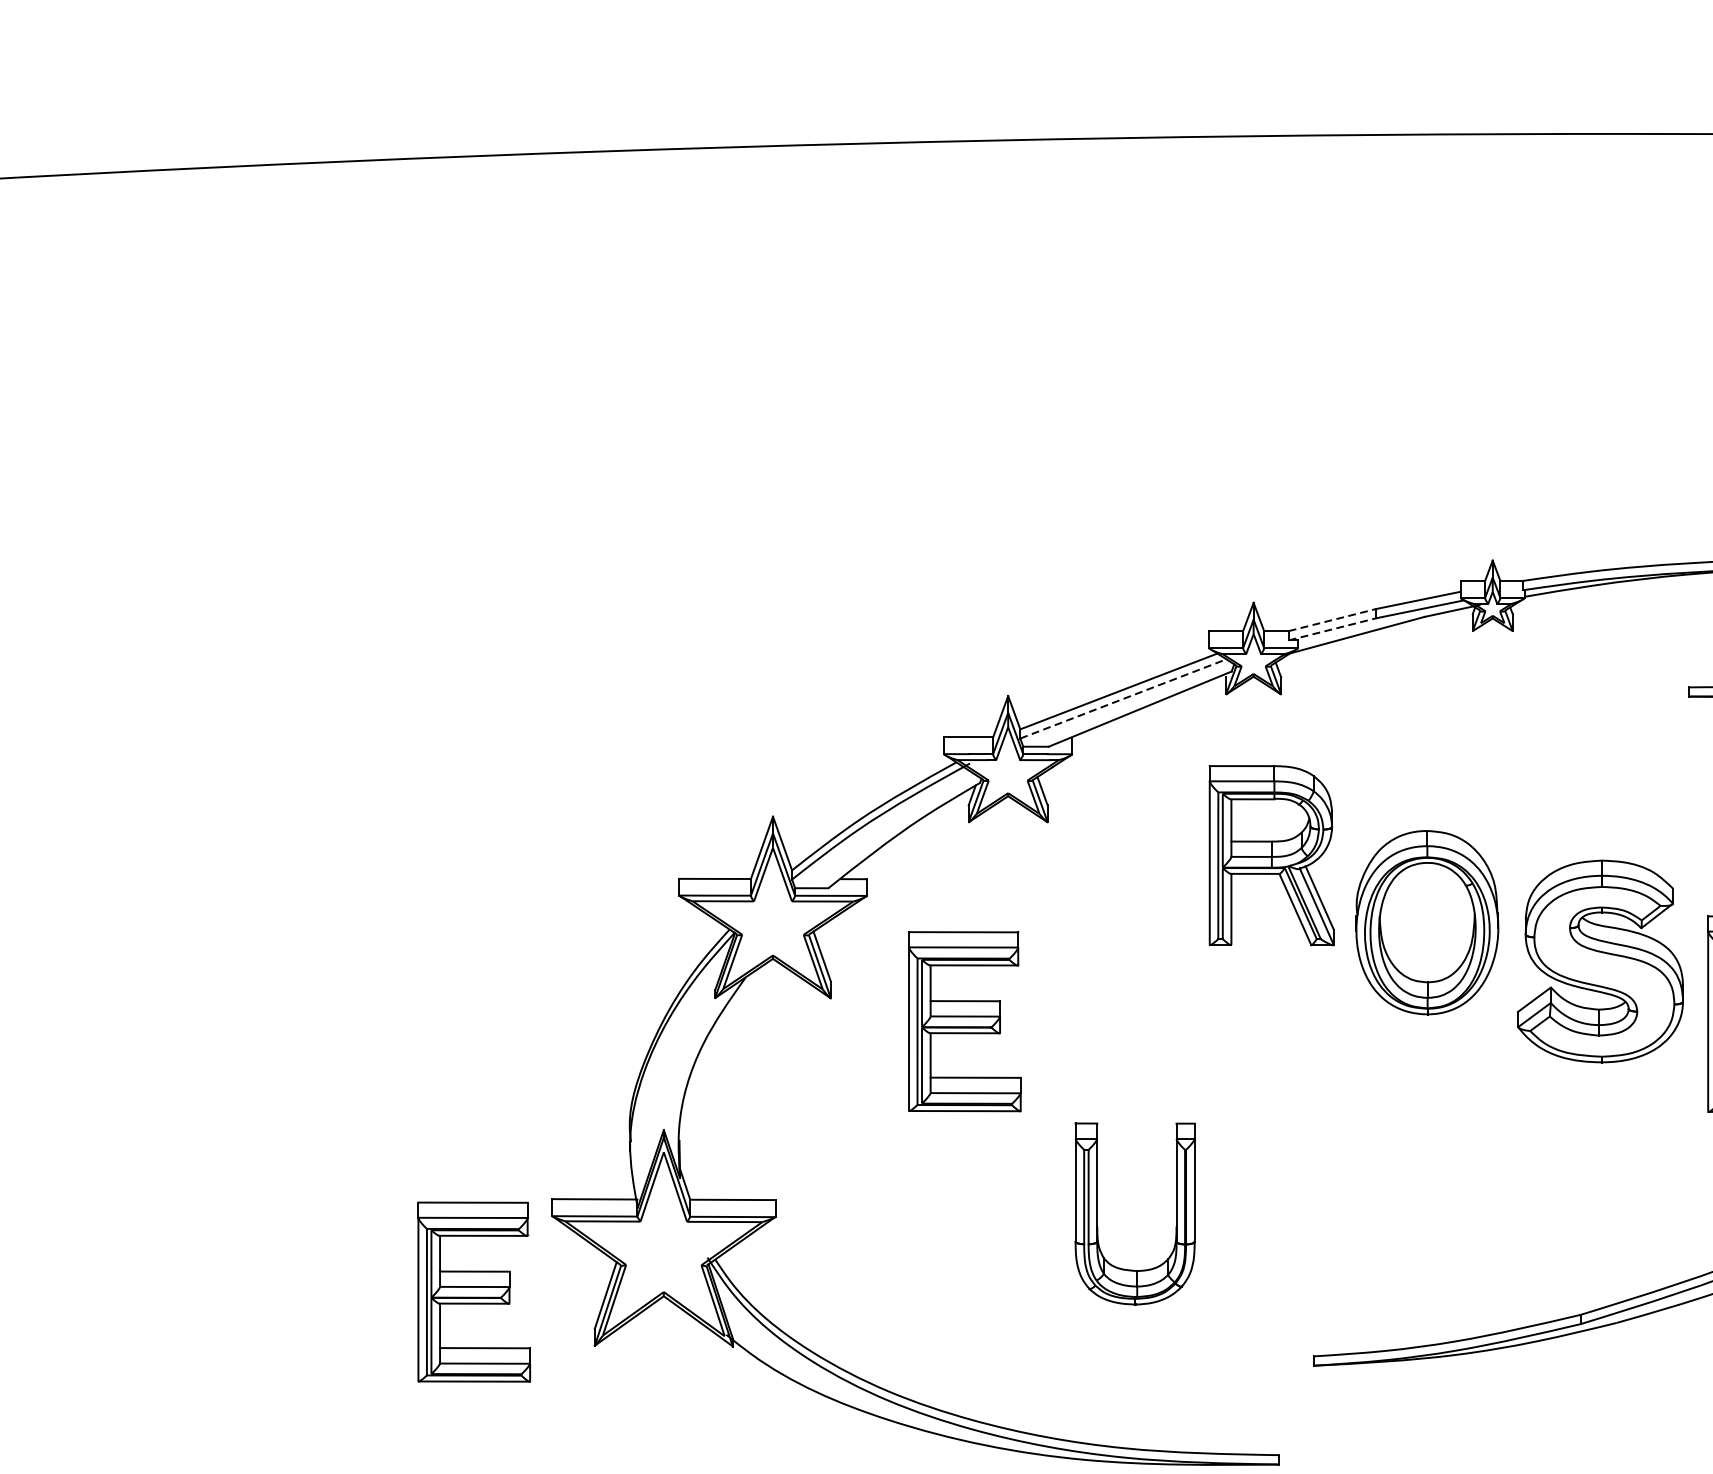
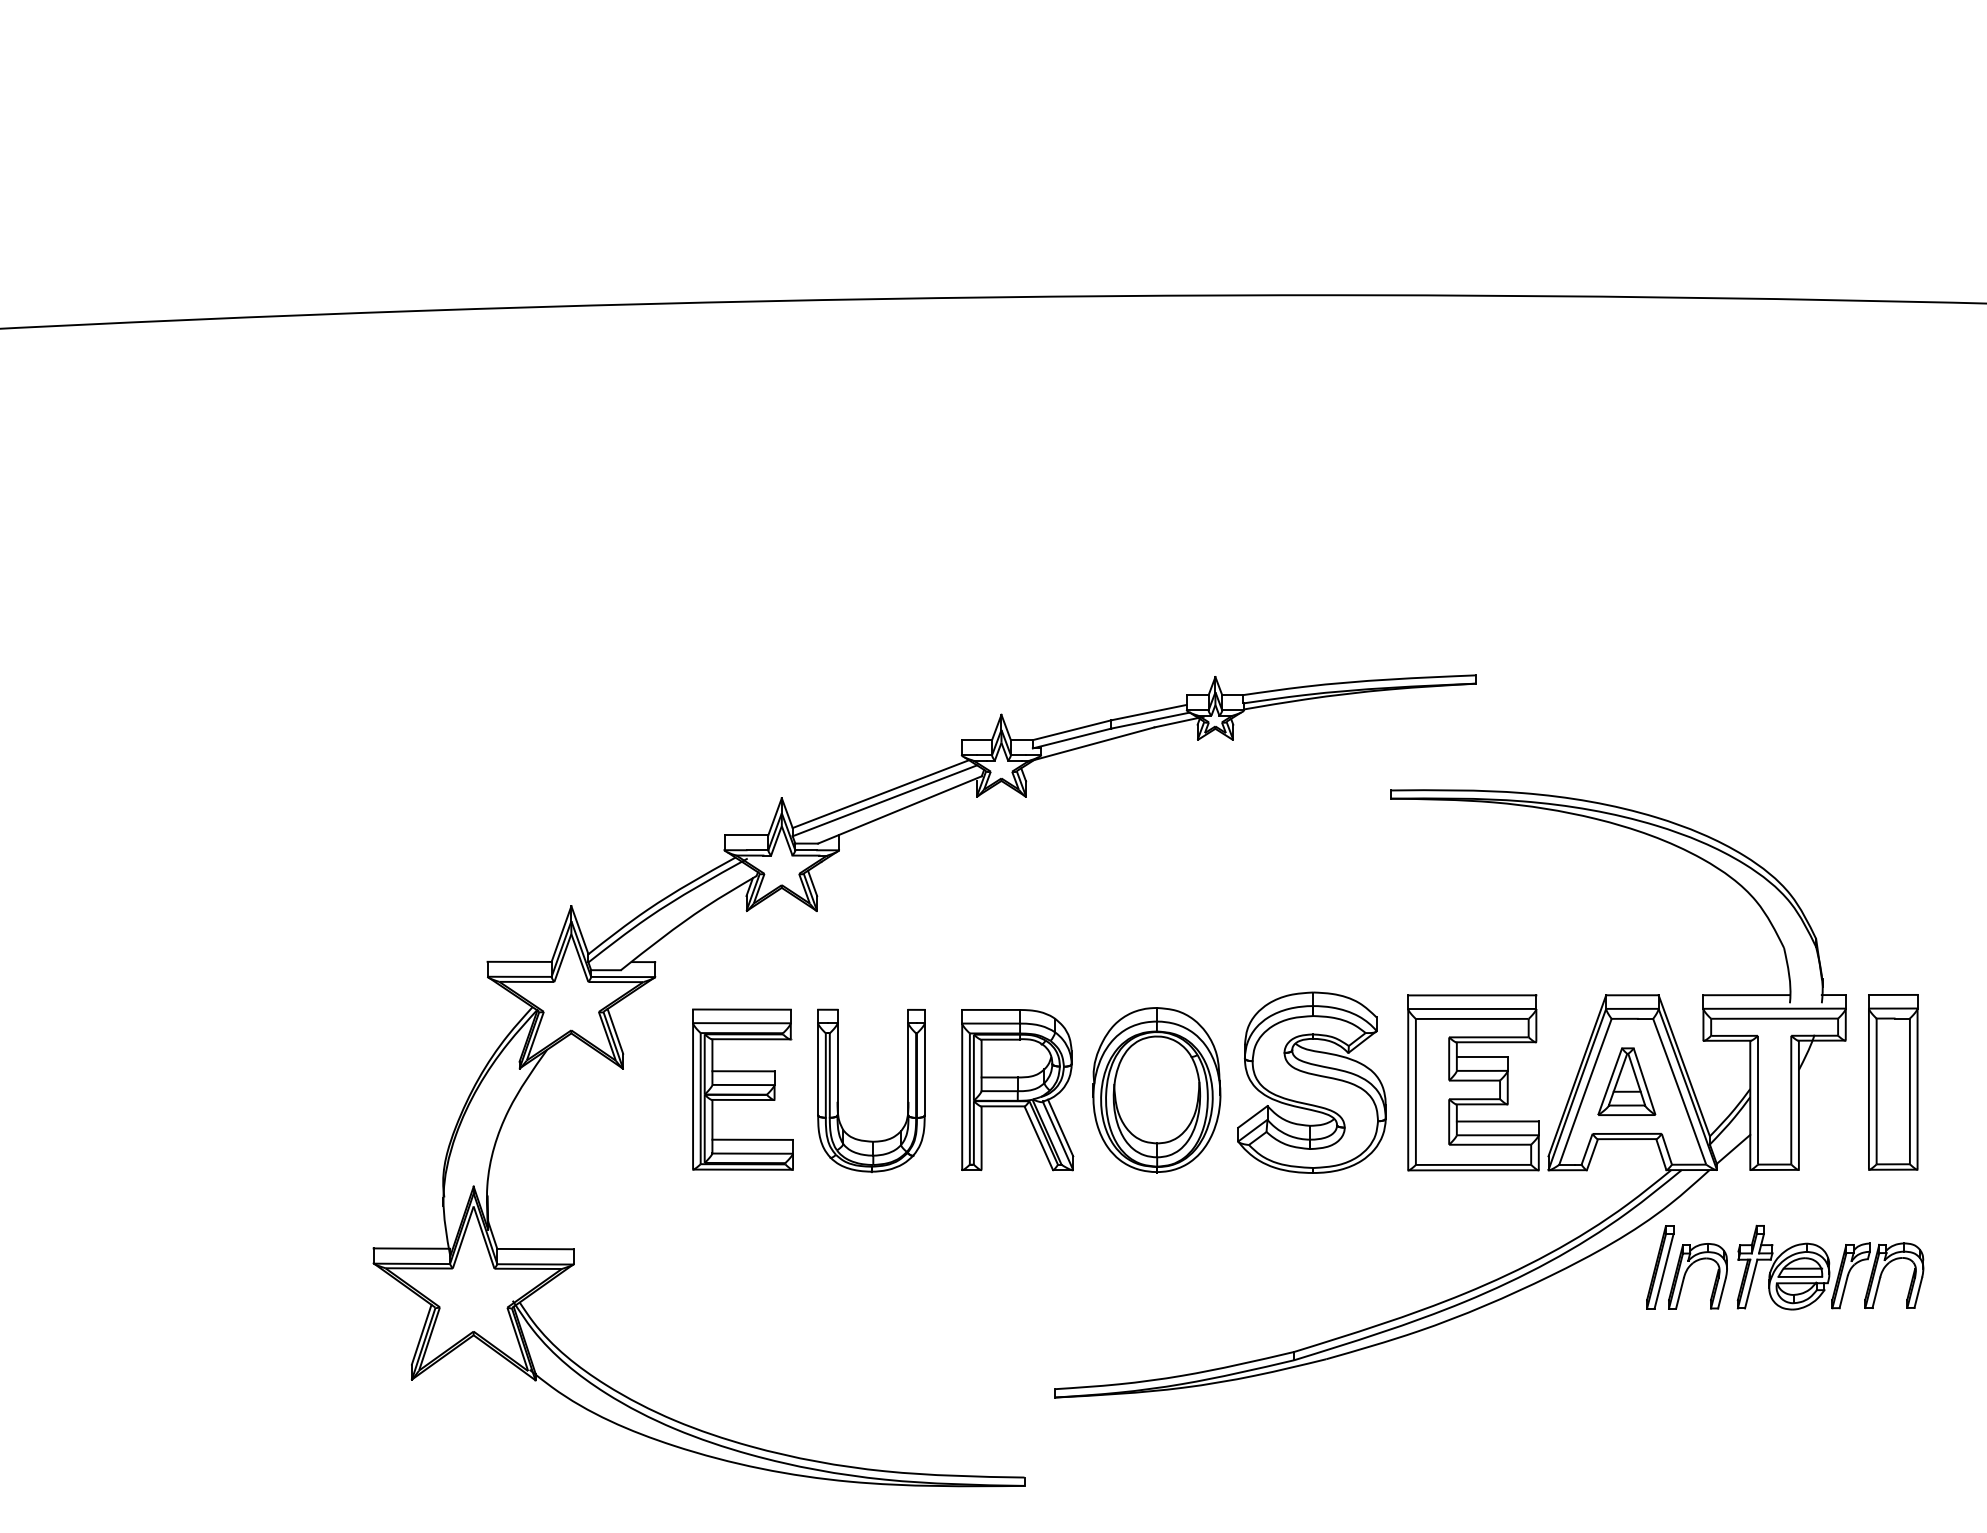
line: (1333, 620) -> (1072, 730), dashed -> solid
line: (1333, 629) -> (1072, 738), dashed -> solid
line: (1122, 698) -> (884, 800), dashed -> solid
part: (1271, 856) -> (1017, 1090), moved
part: (1426, 923) -> (1156, 1090), moved
part: (1600, 961) -> (1311, 1082), moved
part: (1098, 1213) -> (838, 1090), moved
part: (473, 1291) -> (303, 1331), removed

